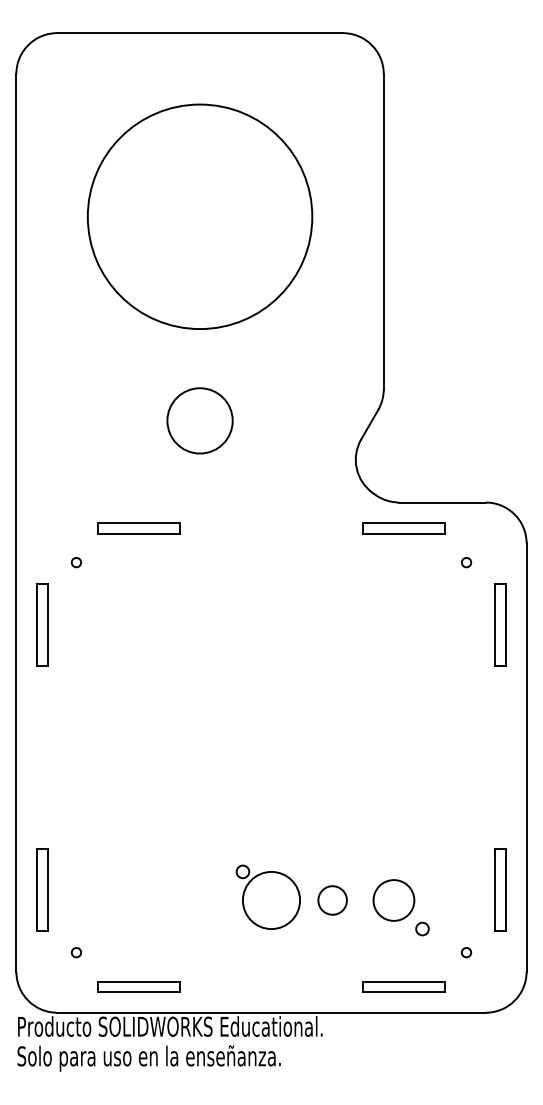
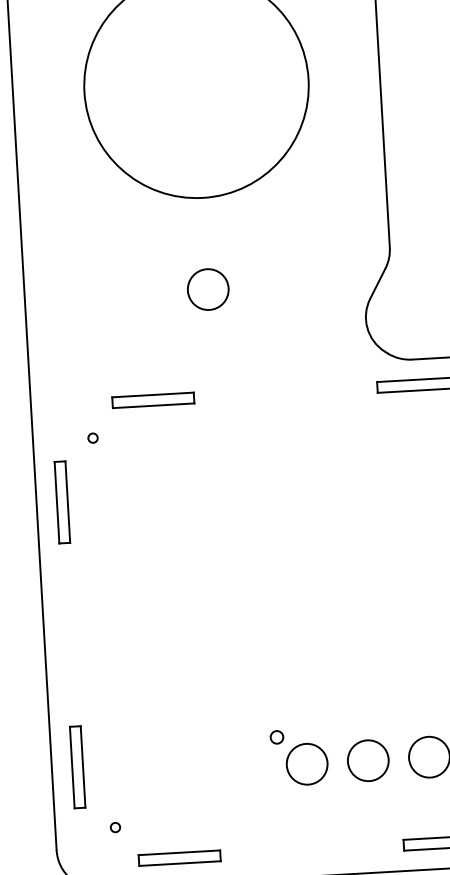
circle: (199, 420) -> (207, 289), size x0.62
circle: (271, 900) -> (307, 764), size x0.71
circle: (332, 900) -> (368, 760), size x1.43

